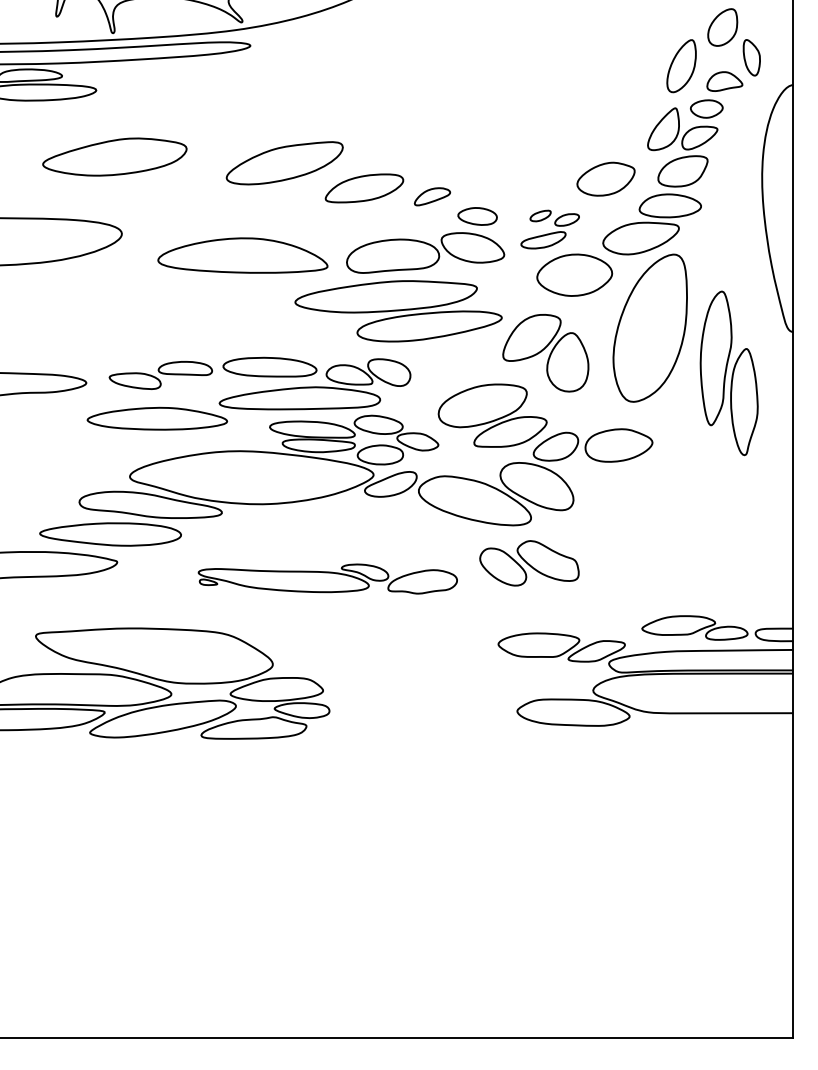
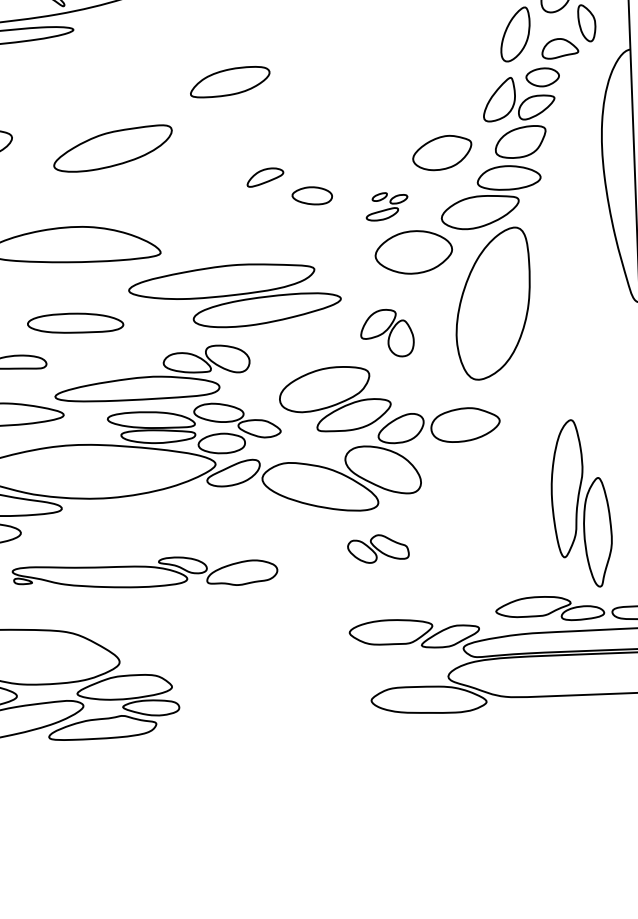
part: (364, 188) -> (230, 82), moved
part: (549, 229) -> (386, 206), size x0.7
part: (425, 252) -> (260, 234), removed
part: (545, 353) -> (386, 333), size x0.6
part: (269, 366) -> (75, 322), moved
part: (728, 373) -> (580, 503), moved
part: (529, 563) -> (378, 549), size x0.6
part: (327, 578) -> (144, 572), moved

